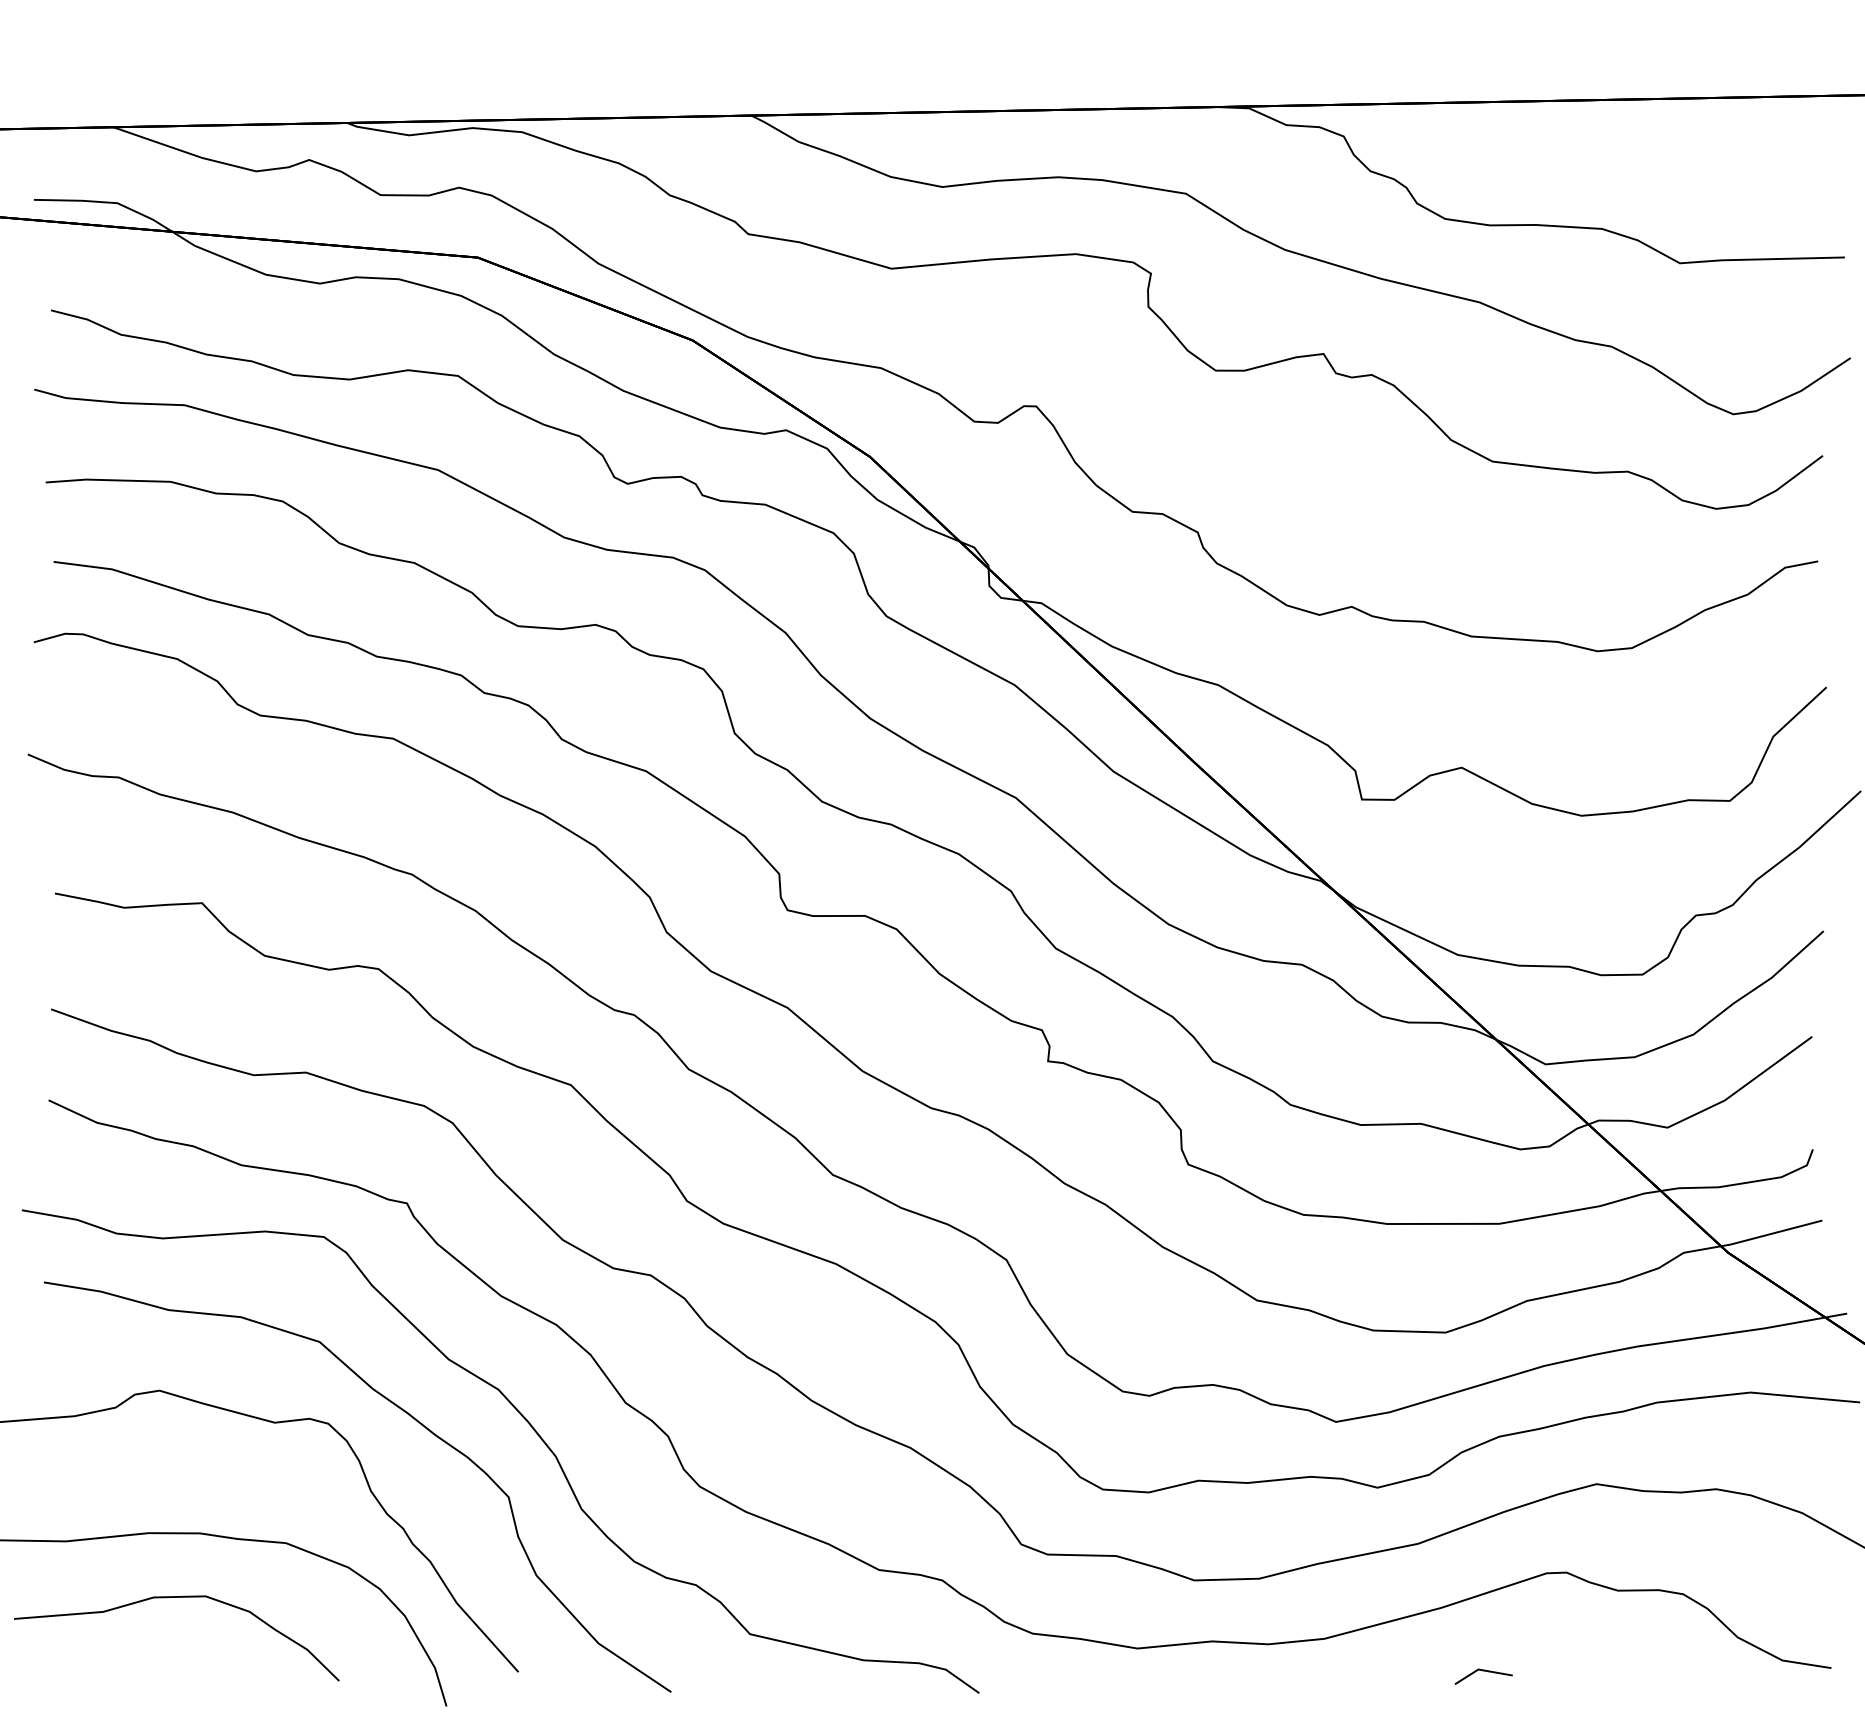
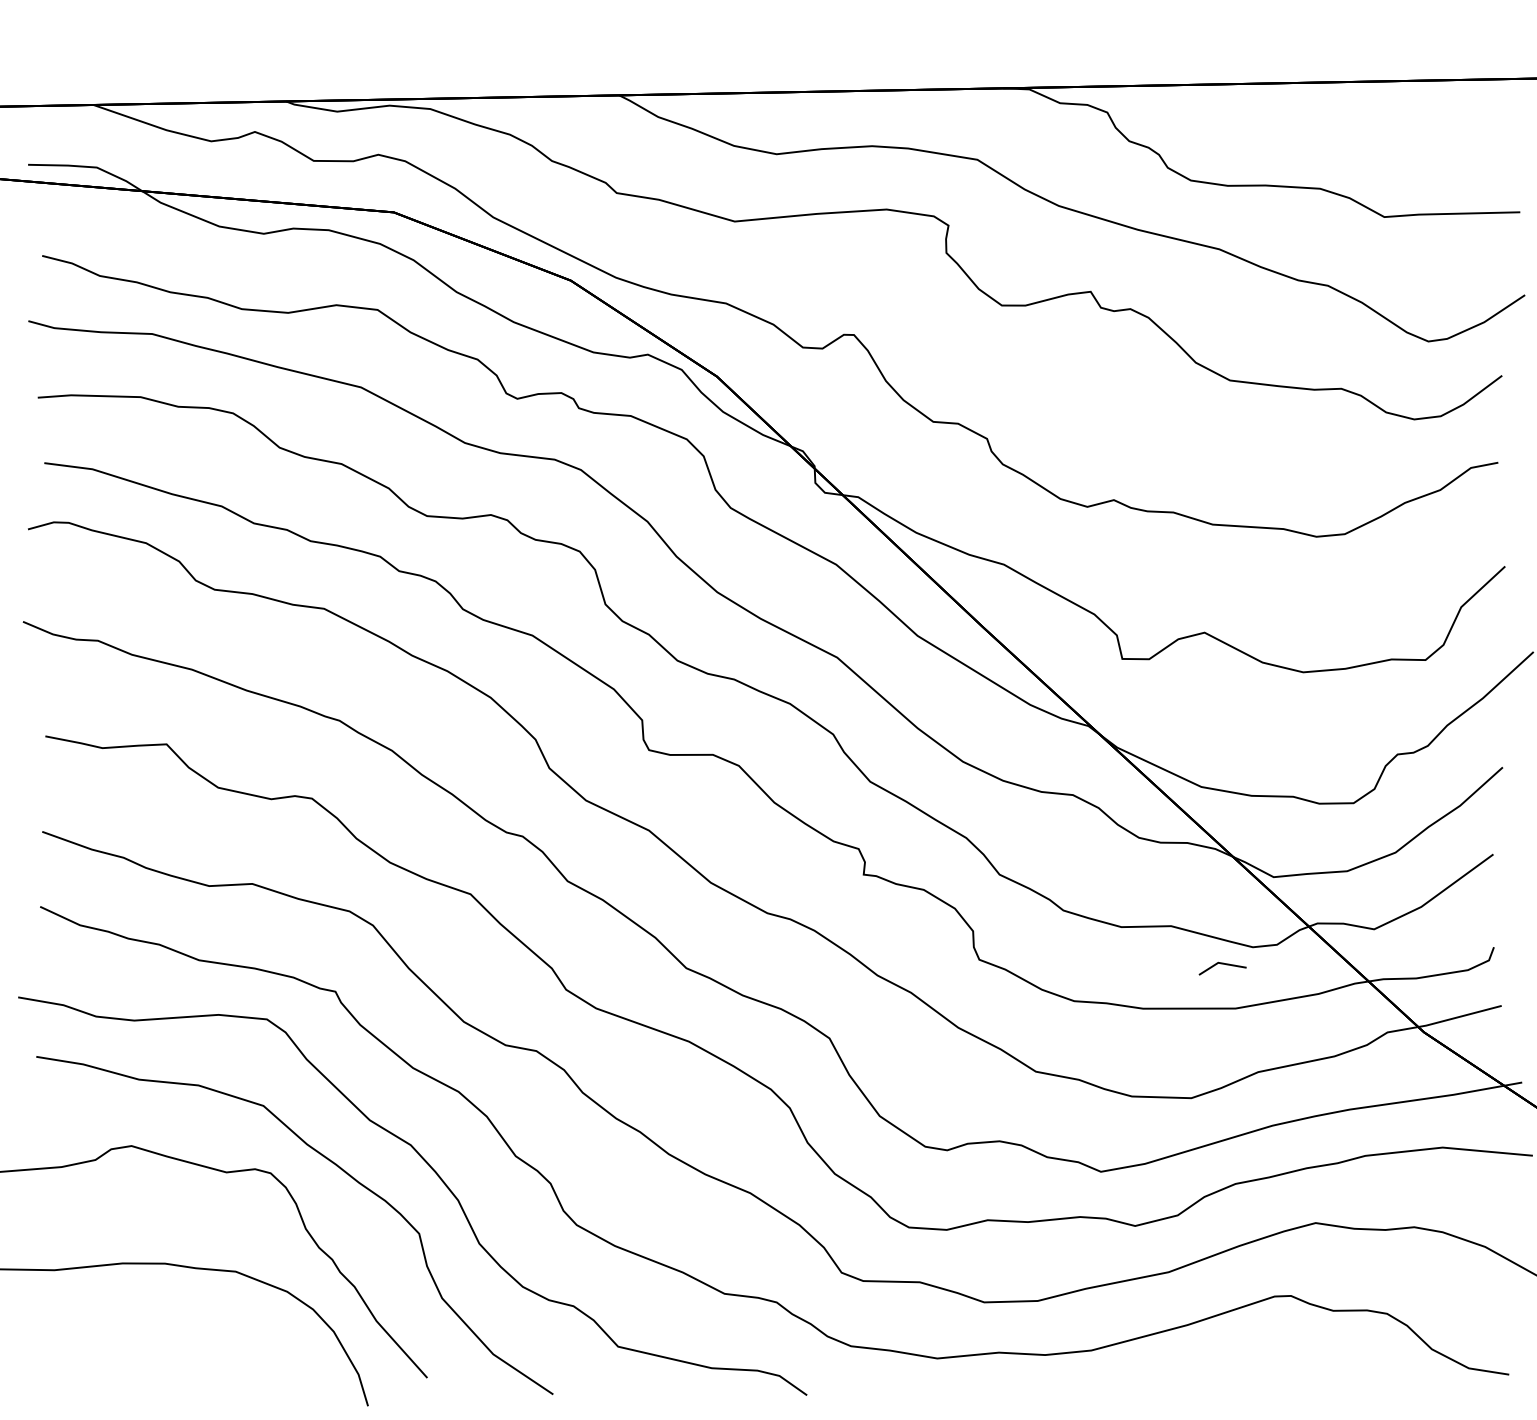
curve: (169, 1598) -> (139, 1317), removed
line: (1483, 1671) -> (1222, 964), moved

